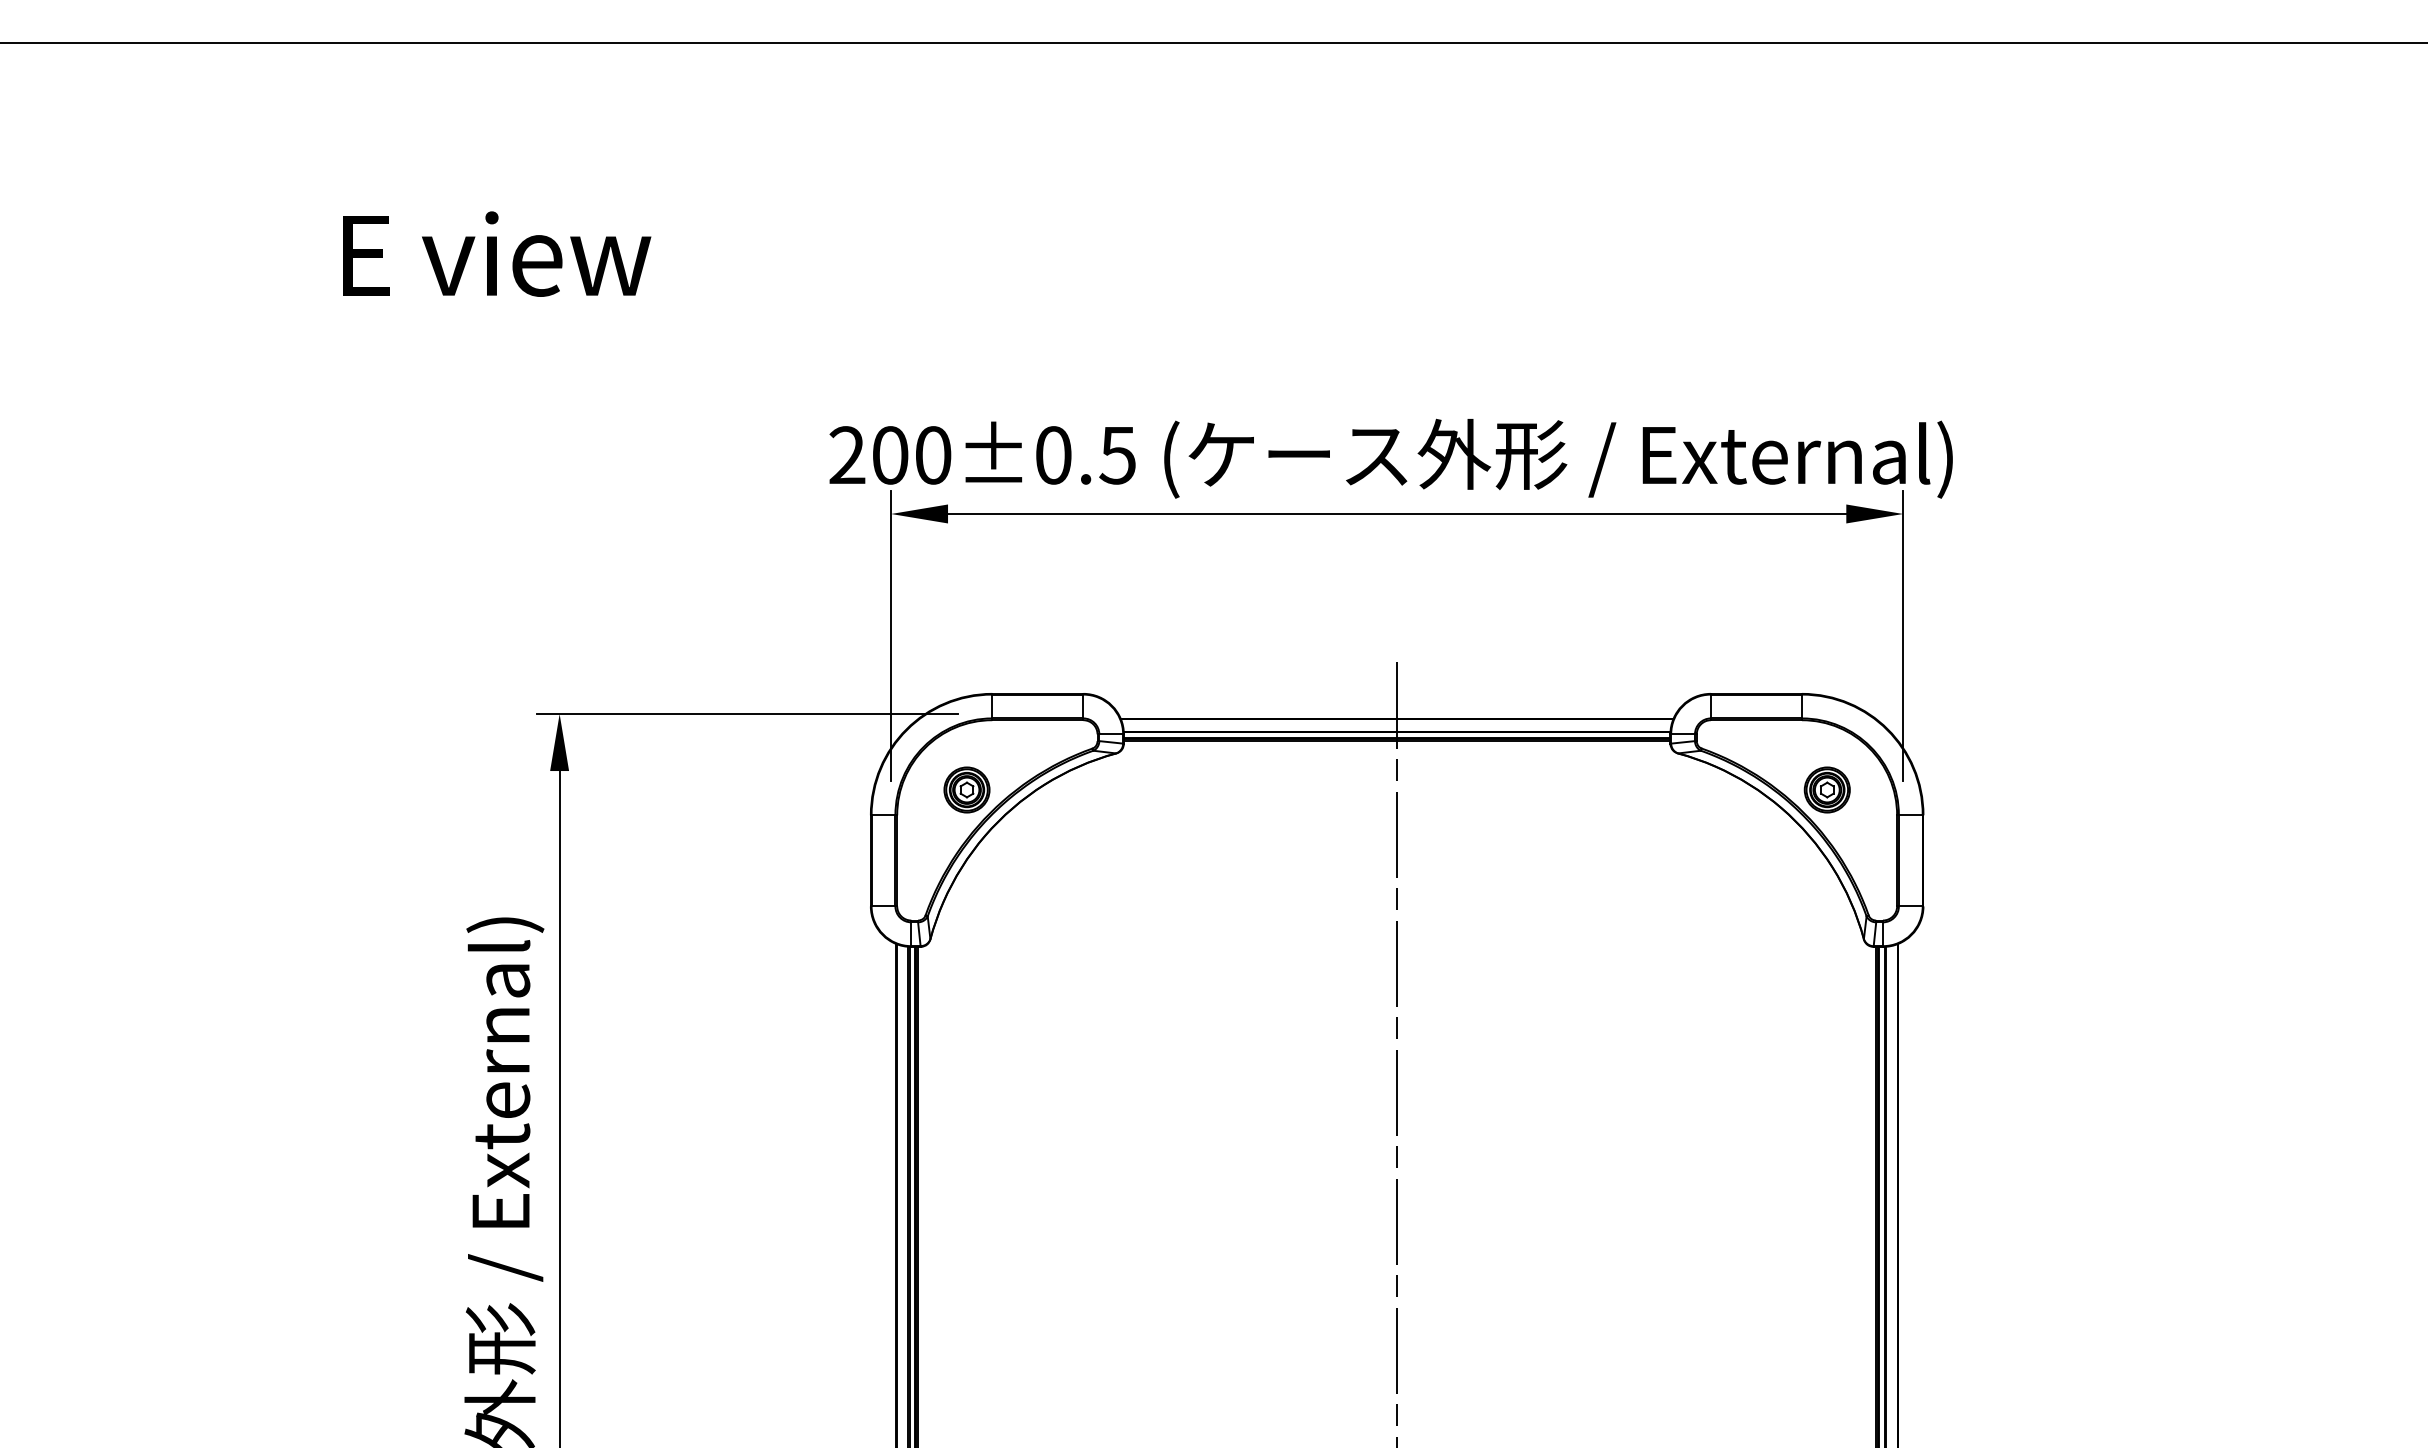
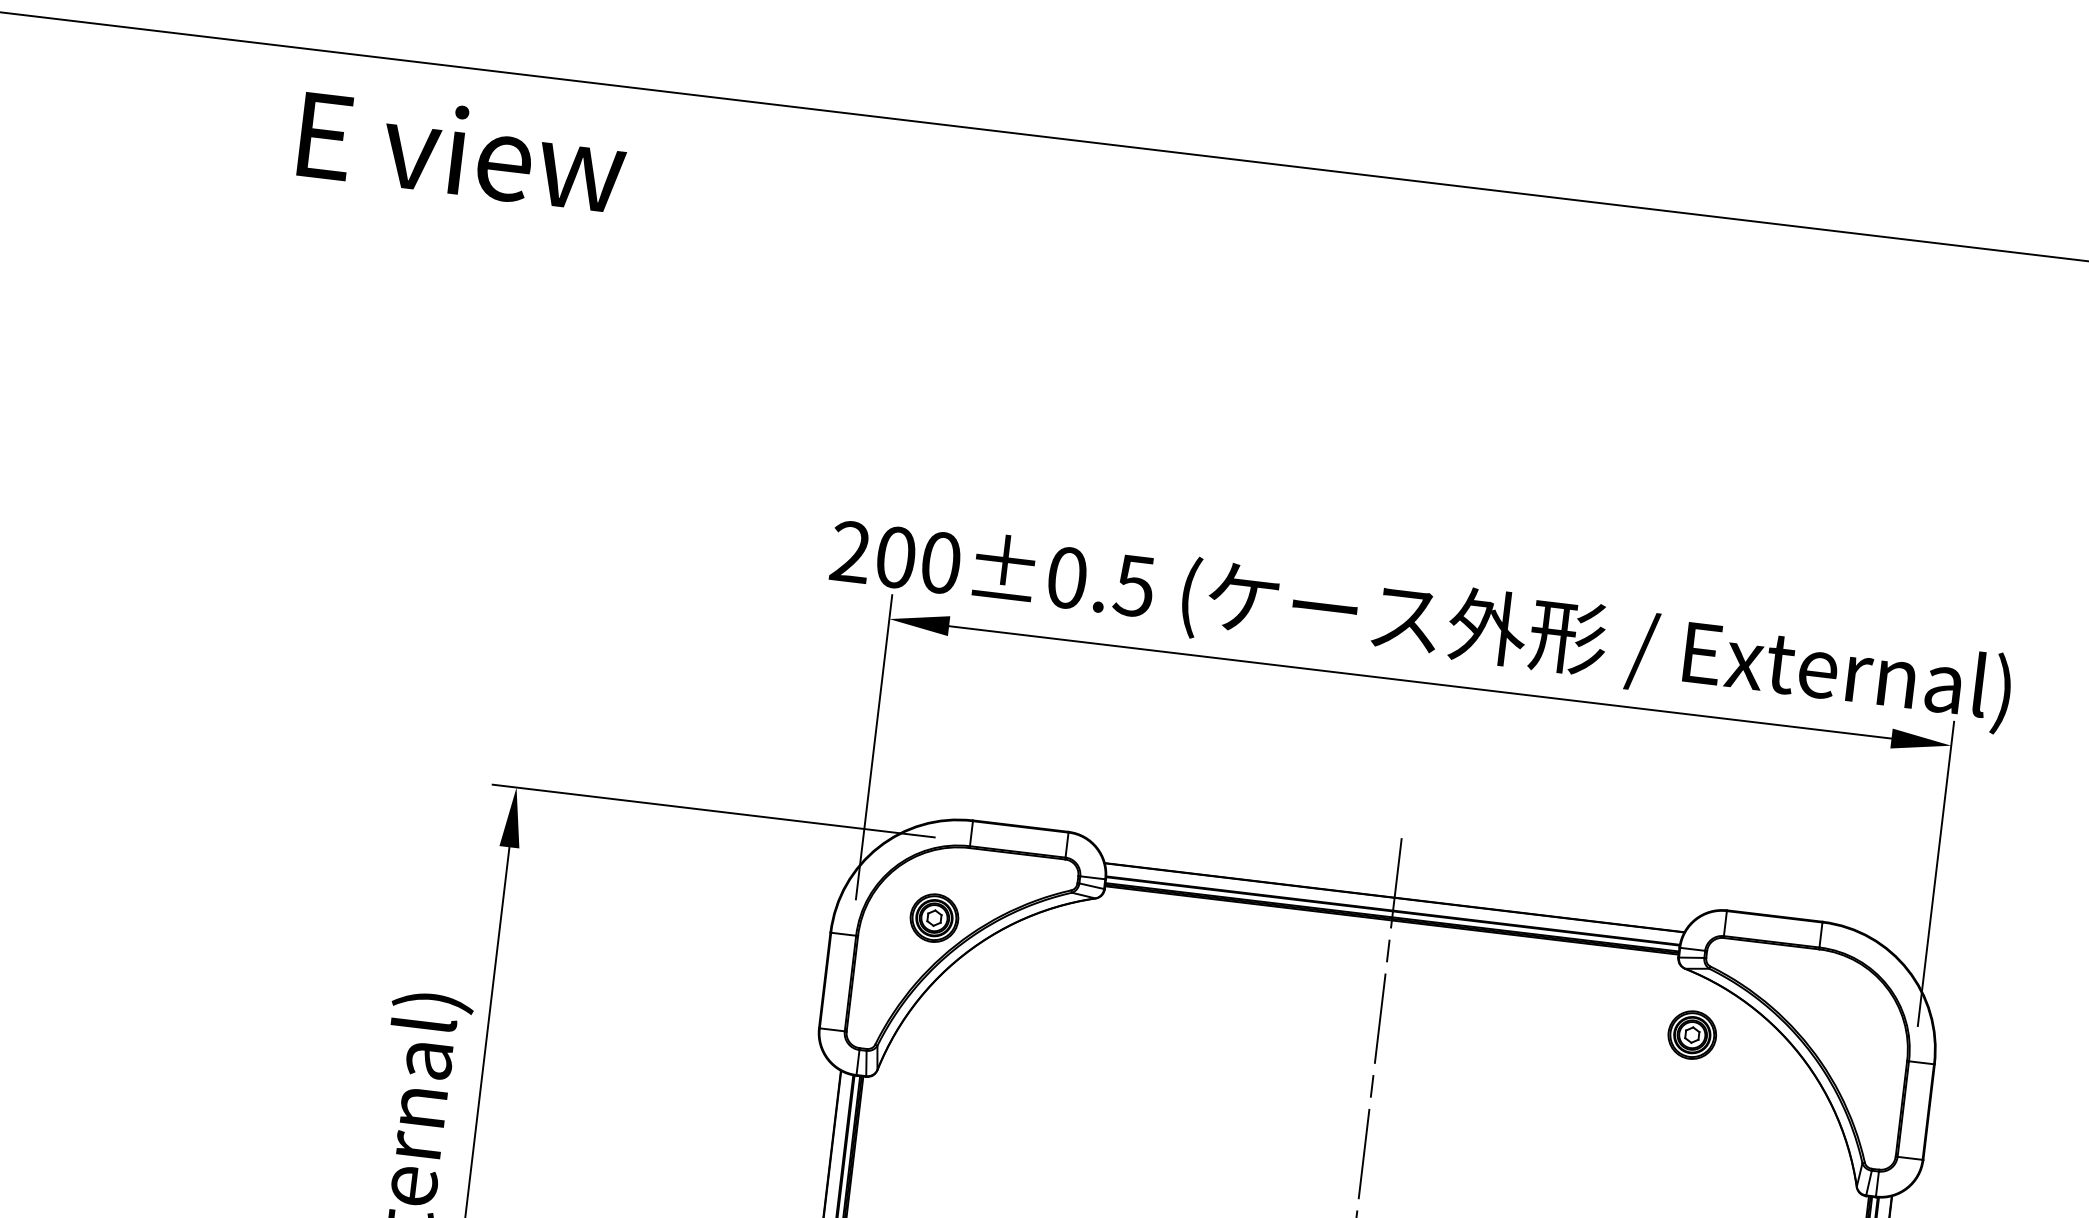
text: (497, 253) -> (463, 150), moved
part: (1826, 789) -> (1691, 1034), moved

